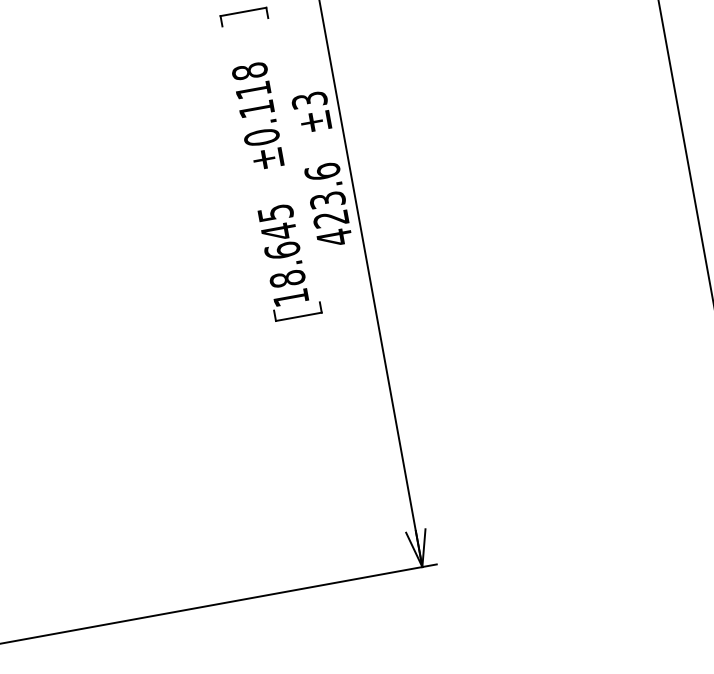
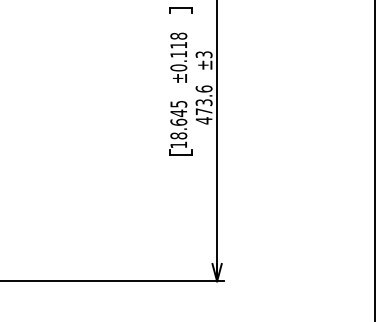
text: (329, 218) -> (203, 111), 423.6 -> 473.6

